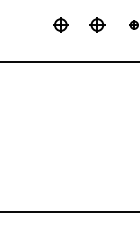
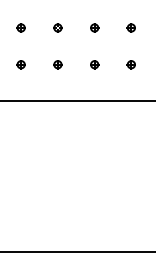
part: (23, 25) -> (20, 64), added
part: (60, 25) -> (57, 64), size x0.62
part: (97, 25) -> (94, 64), size x0.62

